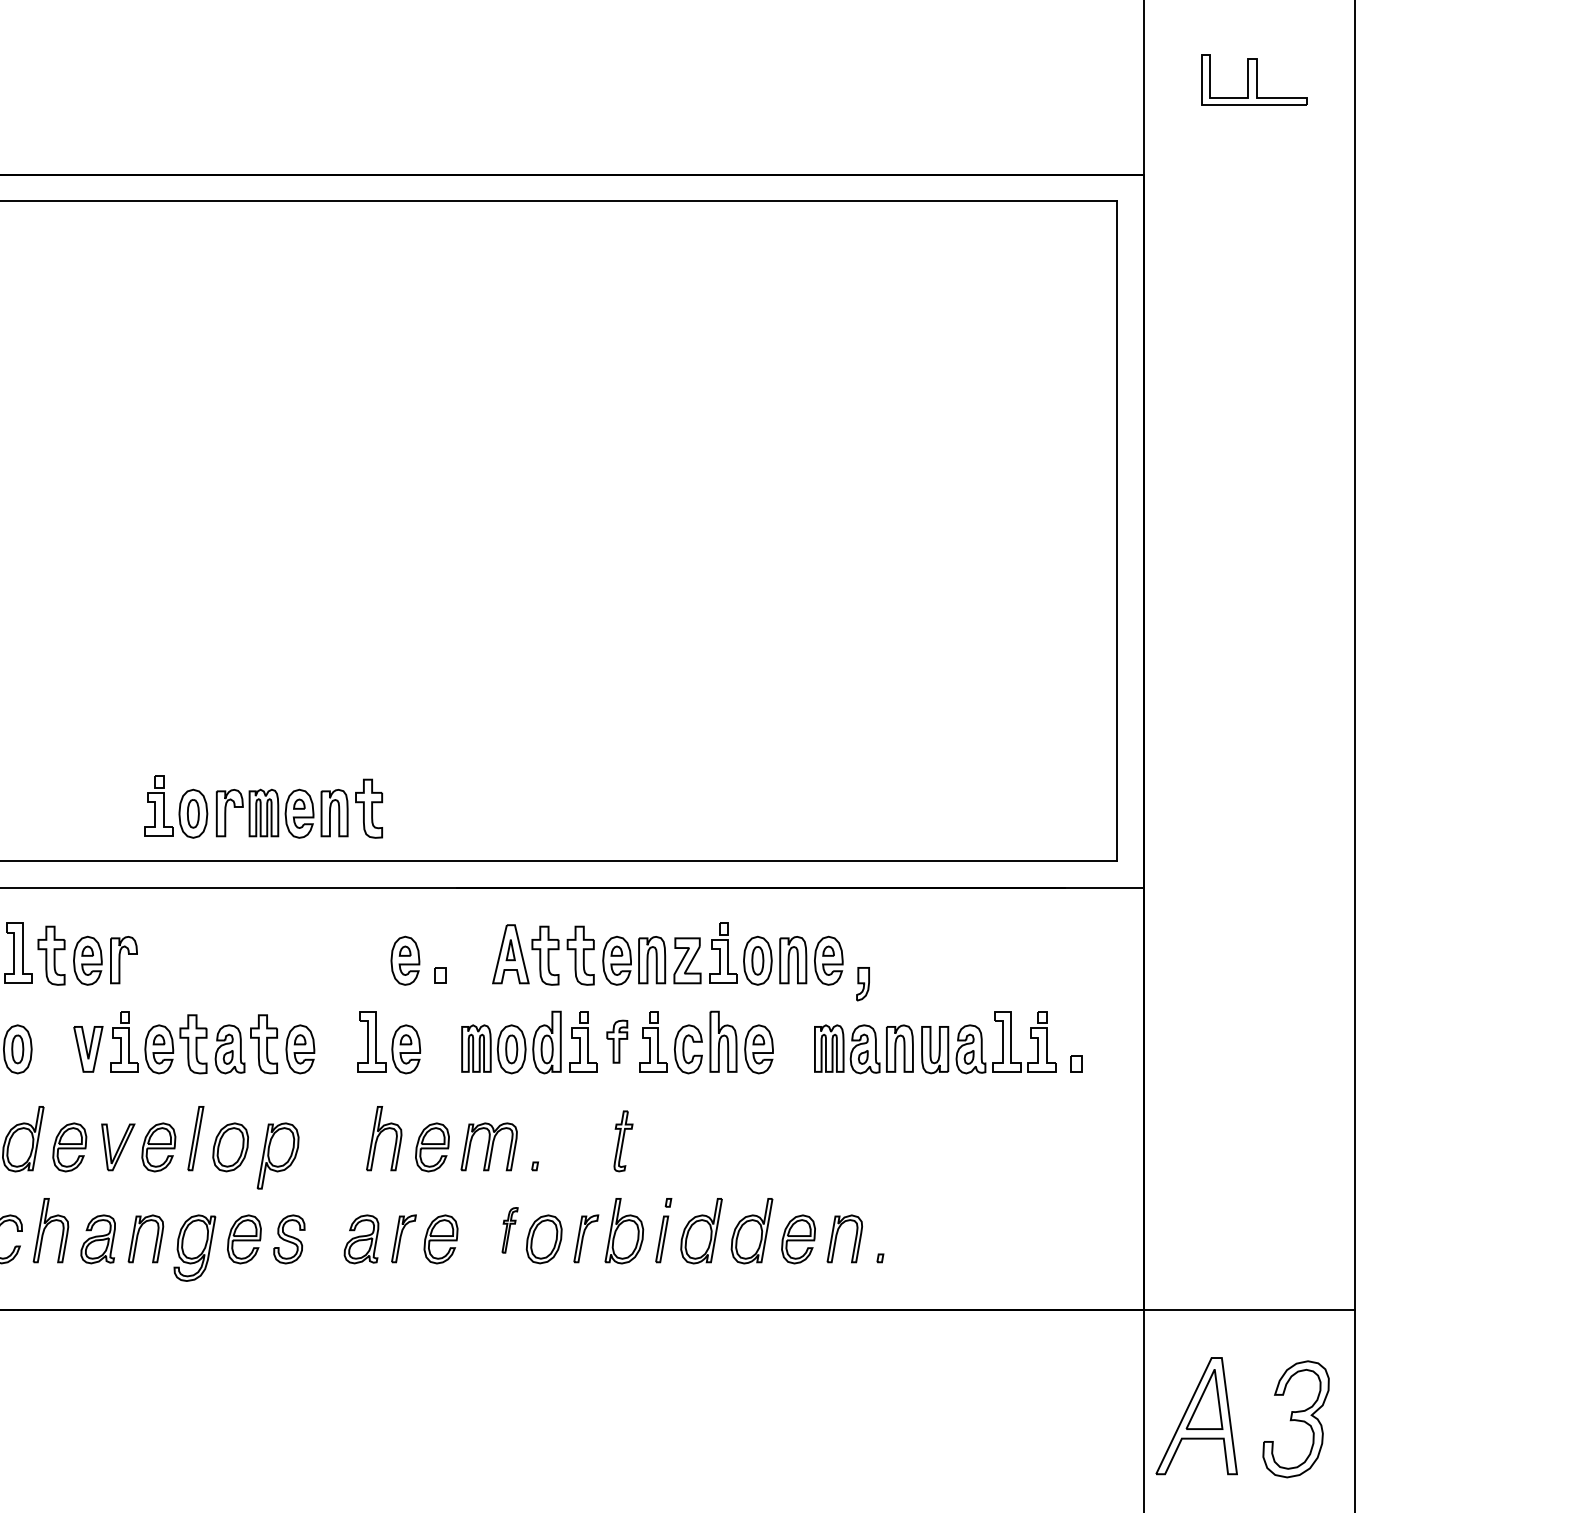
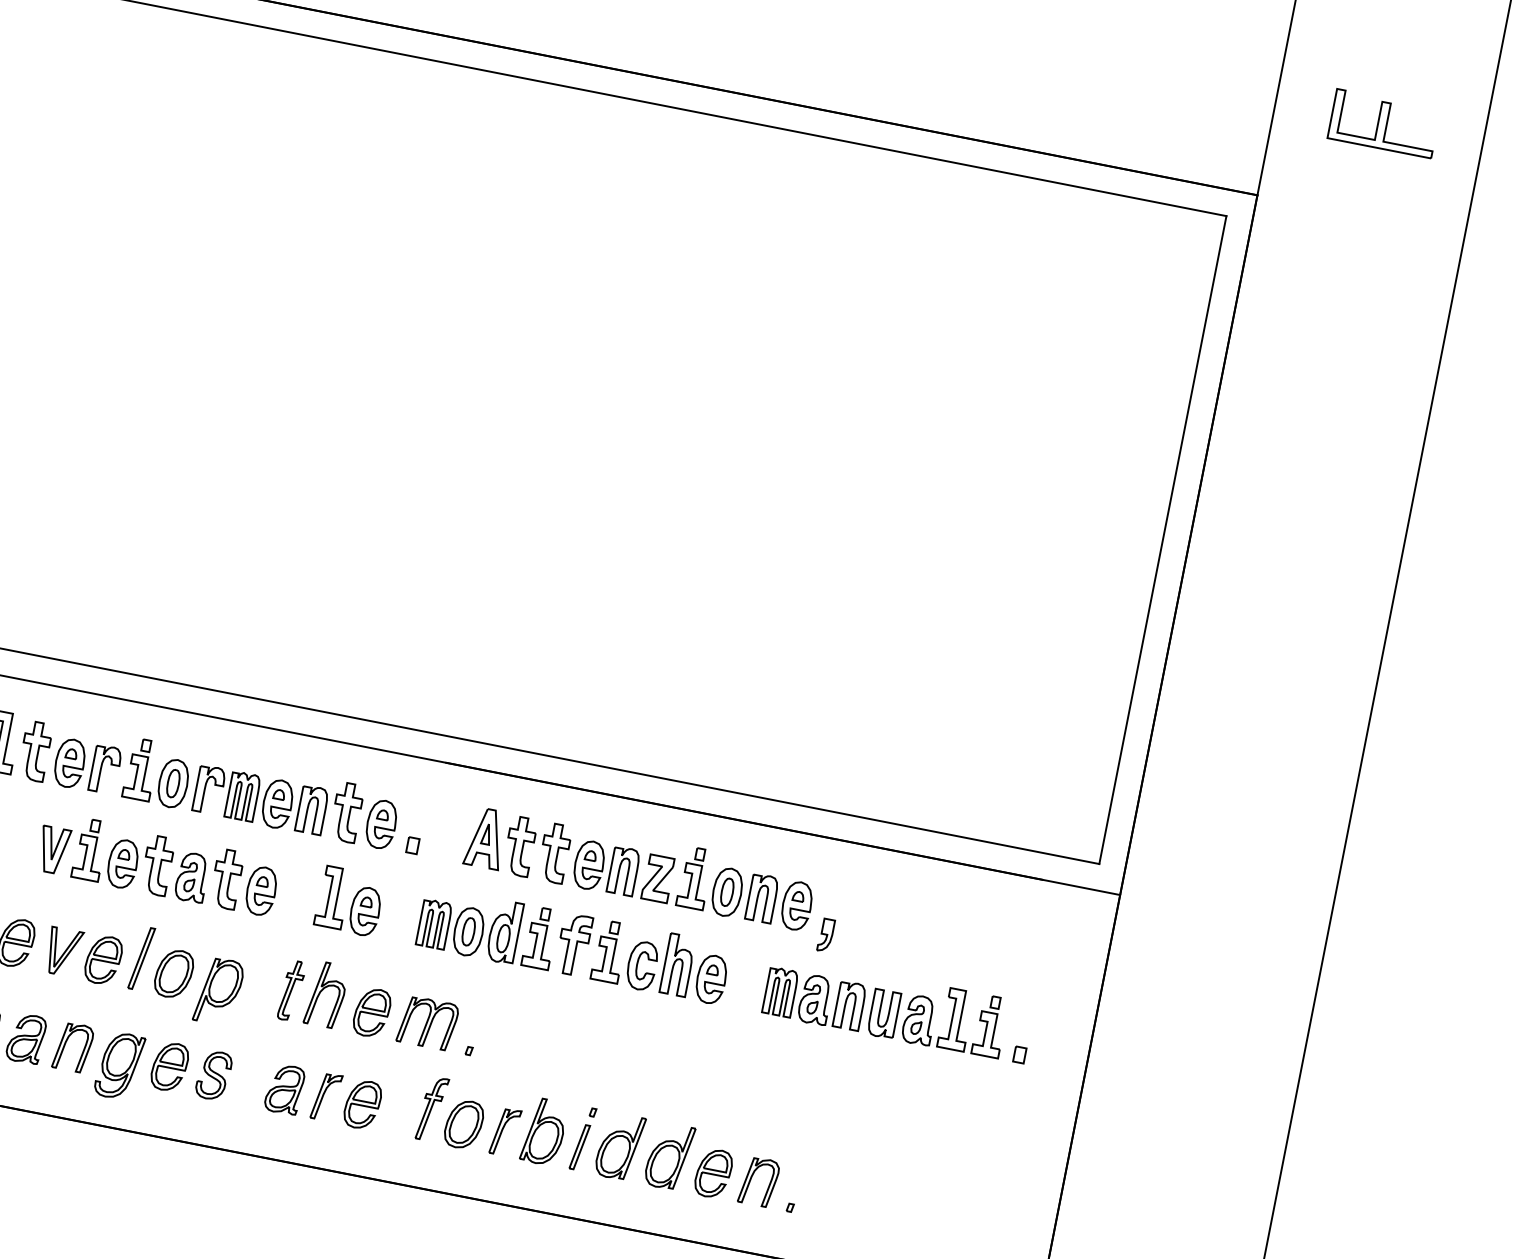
part: (263, 806) -> (243, 789), moved
part: (617, 1041) -> (574, 944), size x1.43
part: (623, 1141) -> (291, 990), moved
part: (509, 1230) -> (431, 1109), size x1.43

